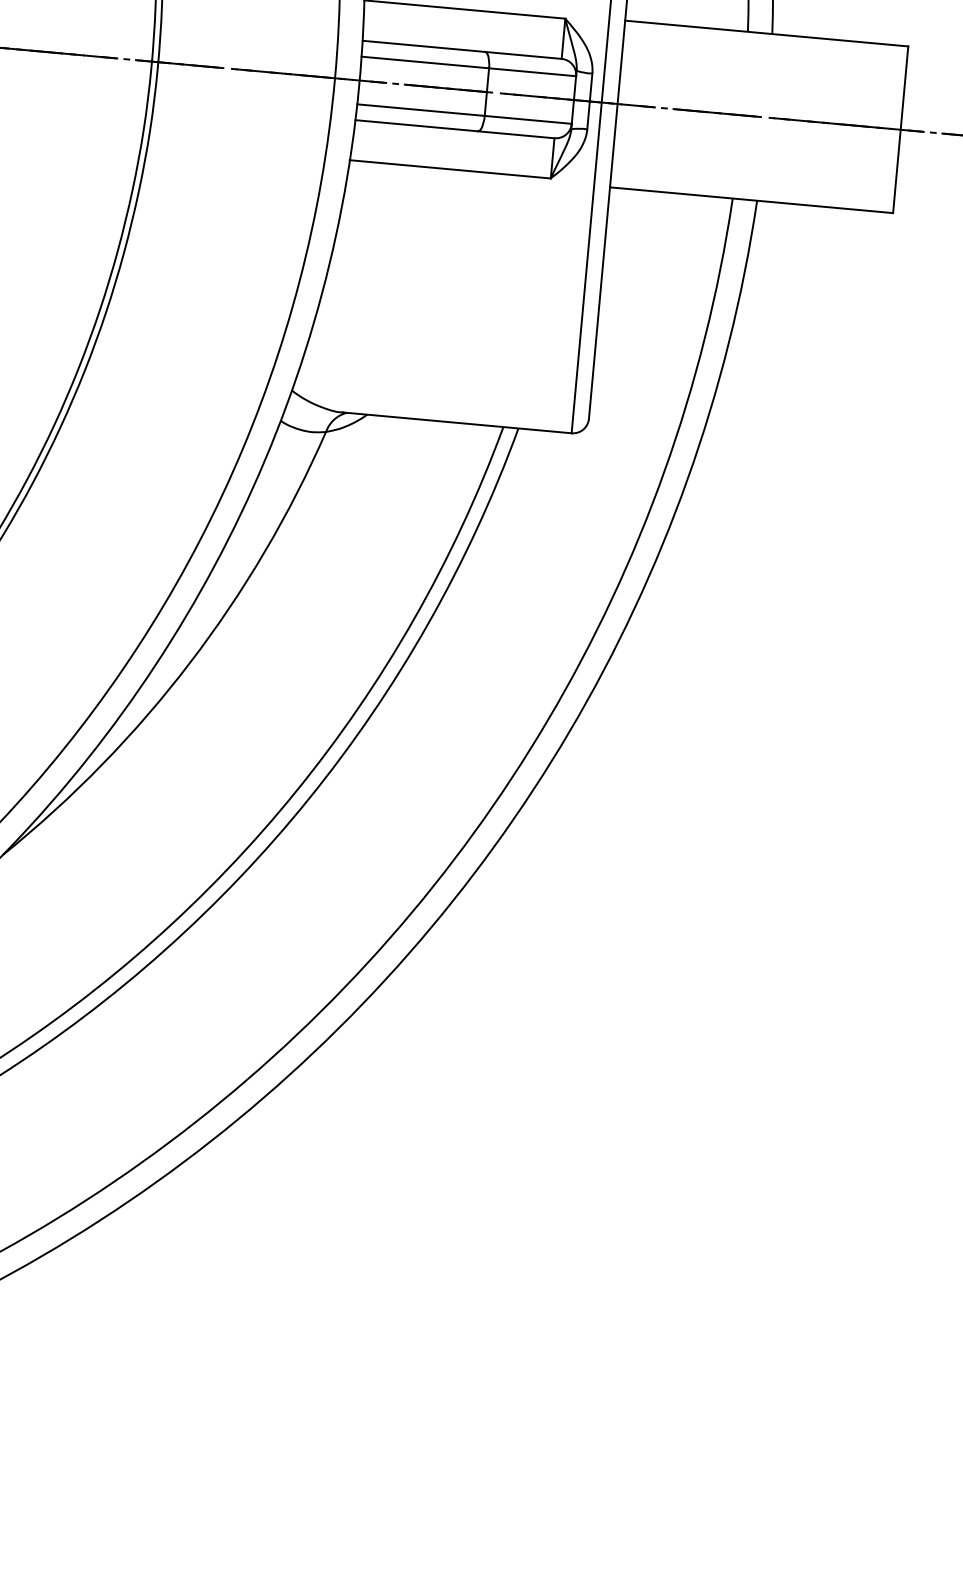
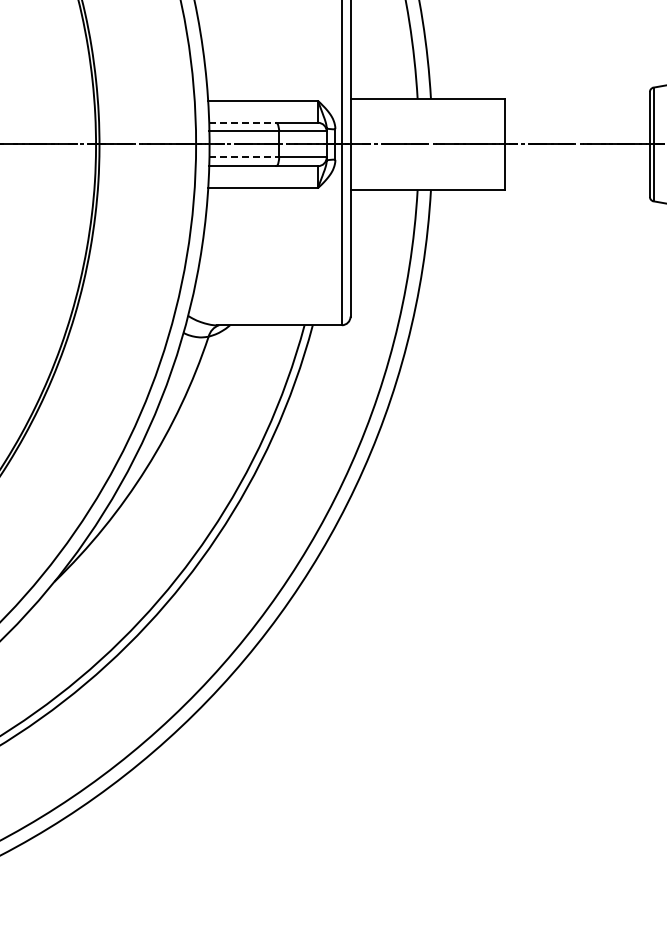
line: (425, 45) -> (243, 122), solid -> dashed
line: (421, 110) -> (244, 157), solid -> dashed

